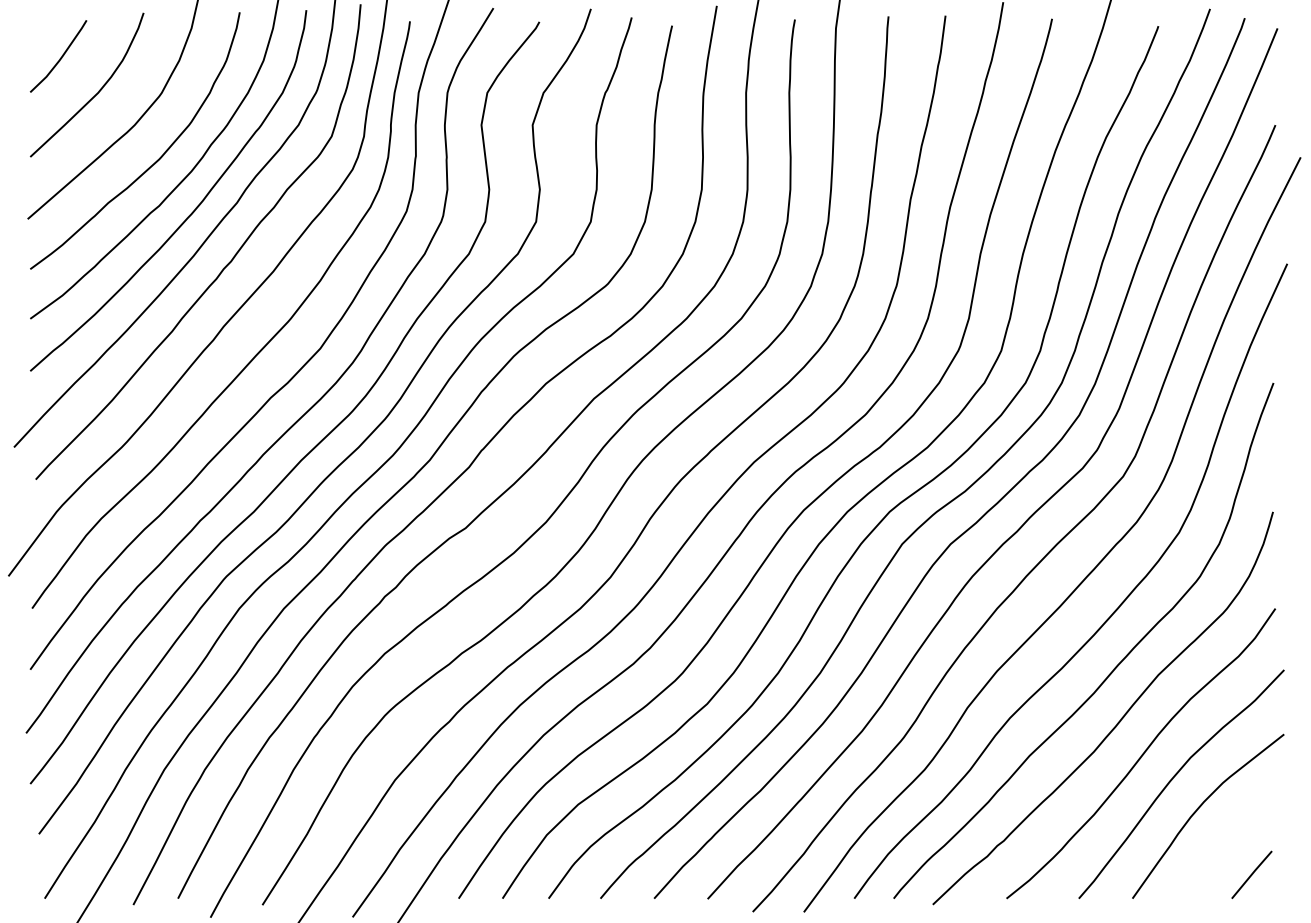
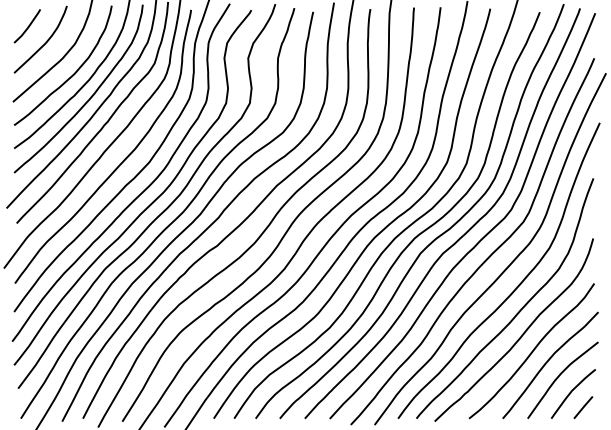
curve: (1226, 844) -> (571, 393), added

